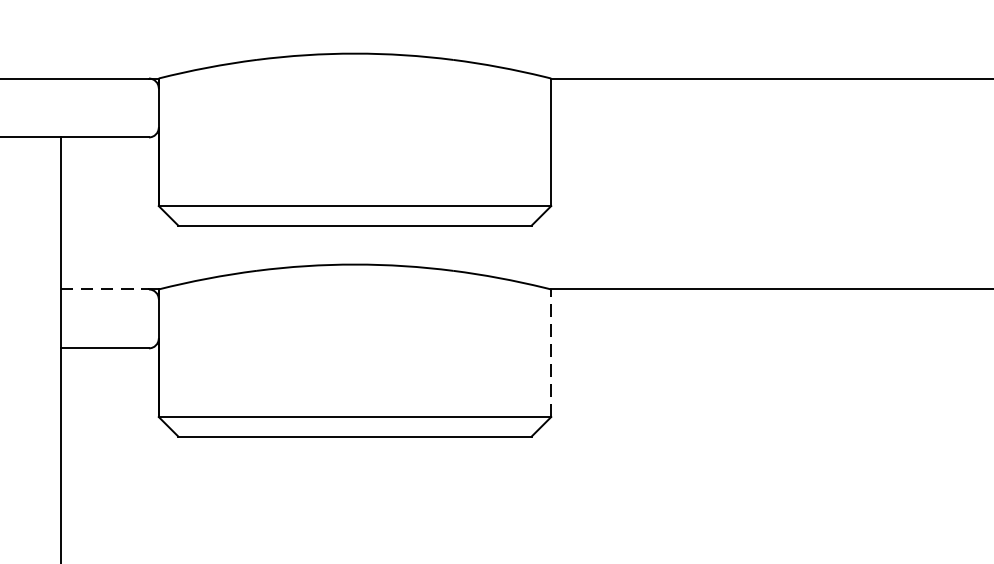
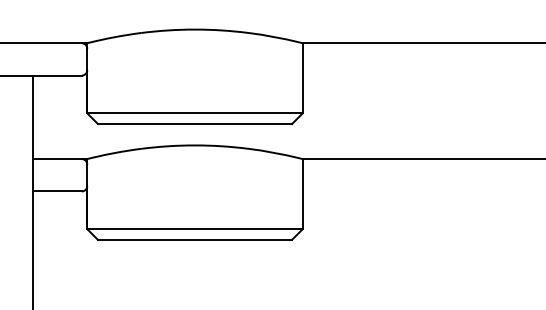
line: (106, 290) -> (58, 159), dashed -> solid
line: (550, 352) -> (302, 193), dashed -> solid

